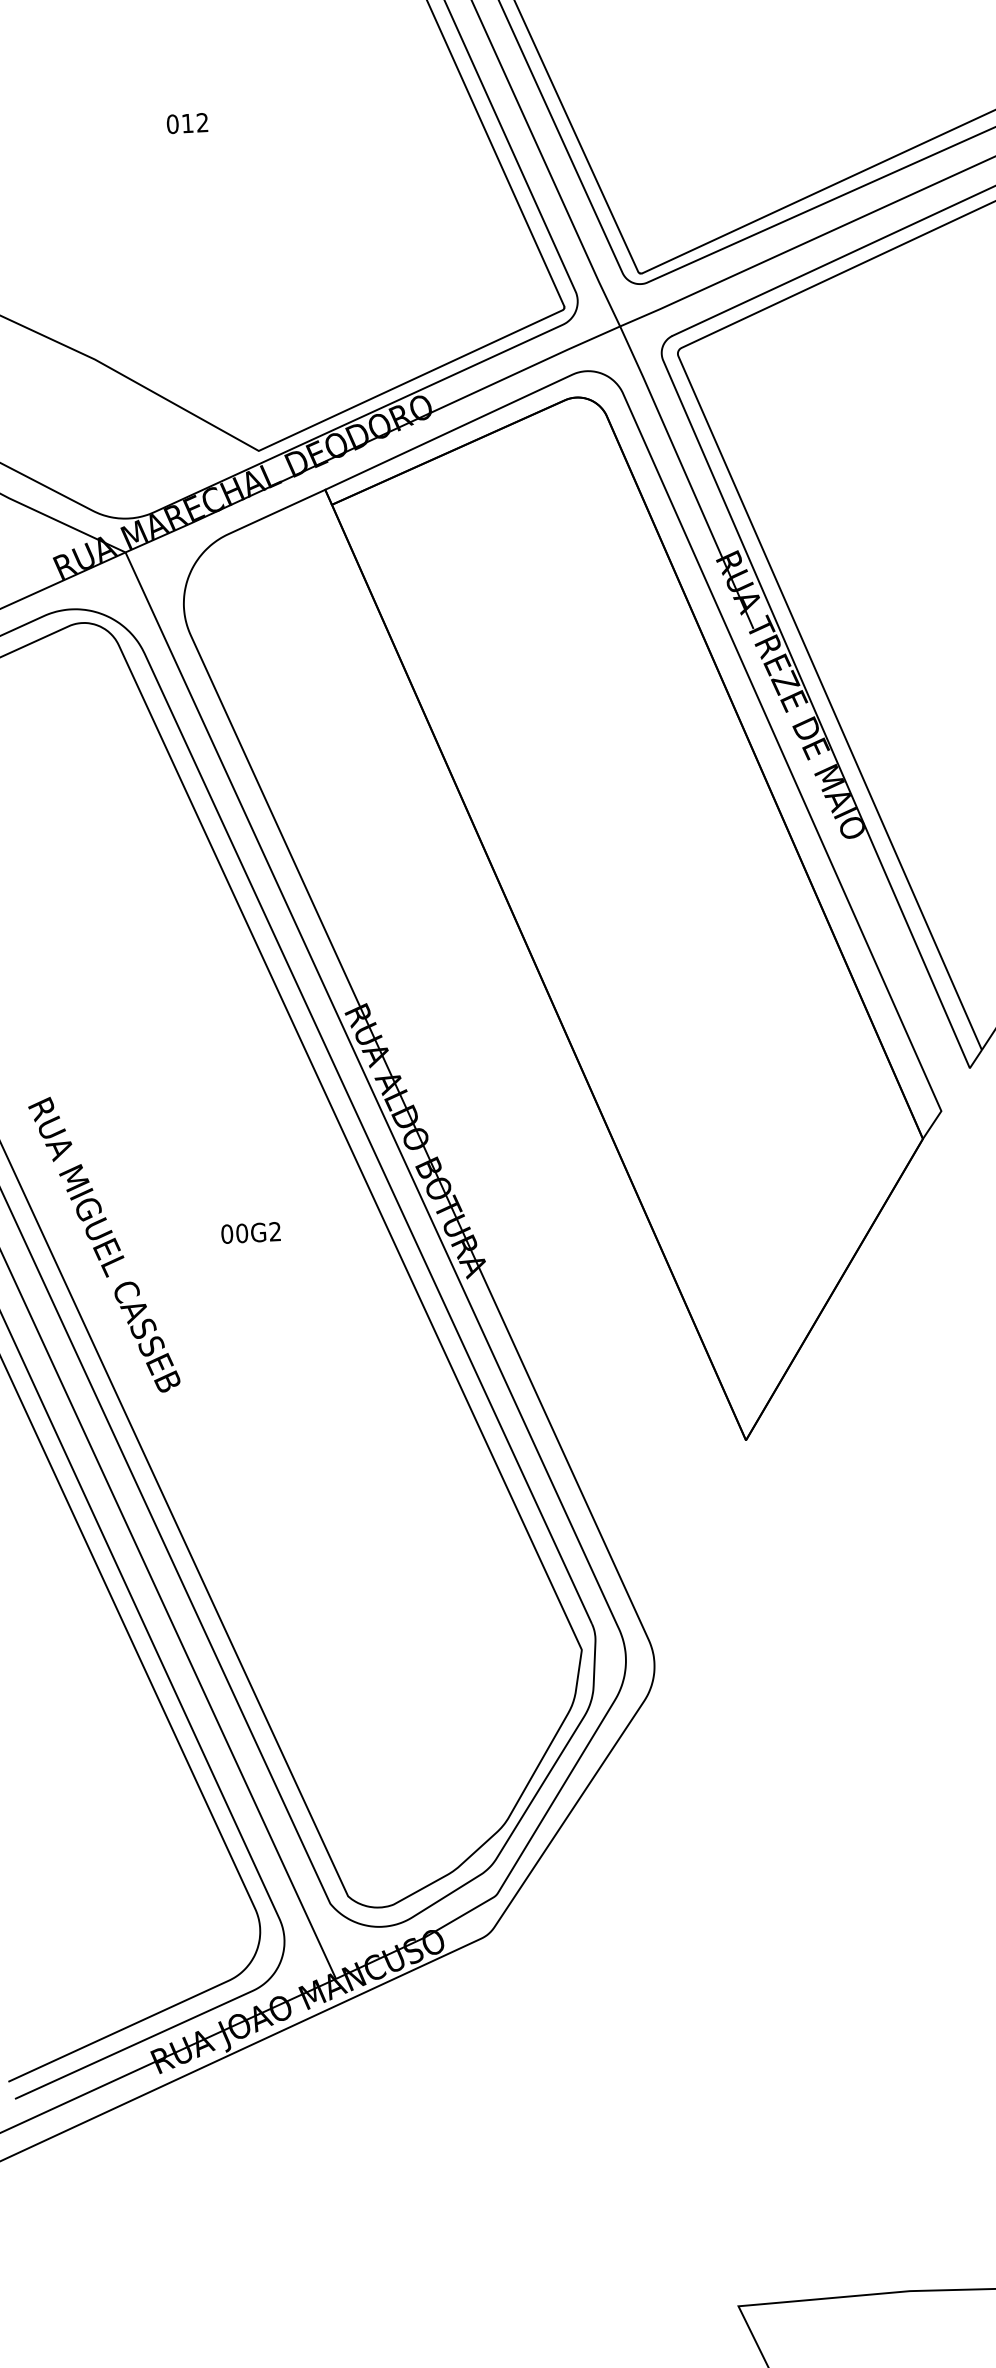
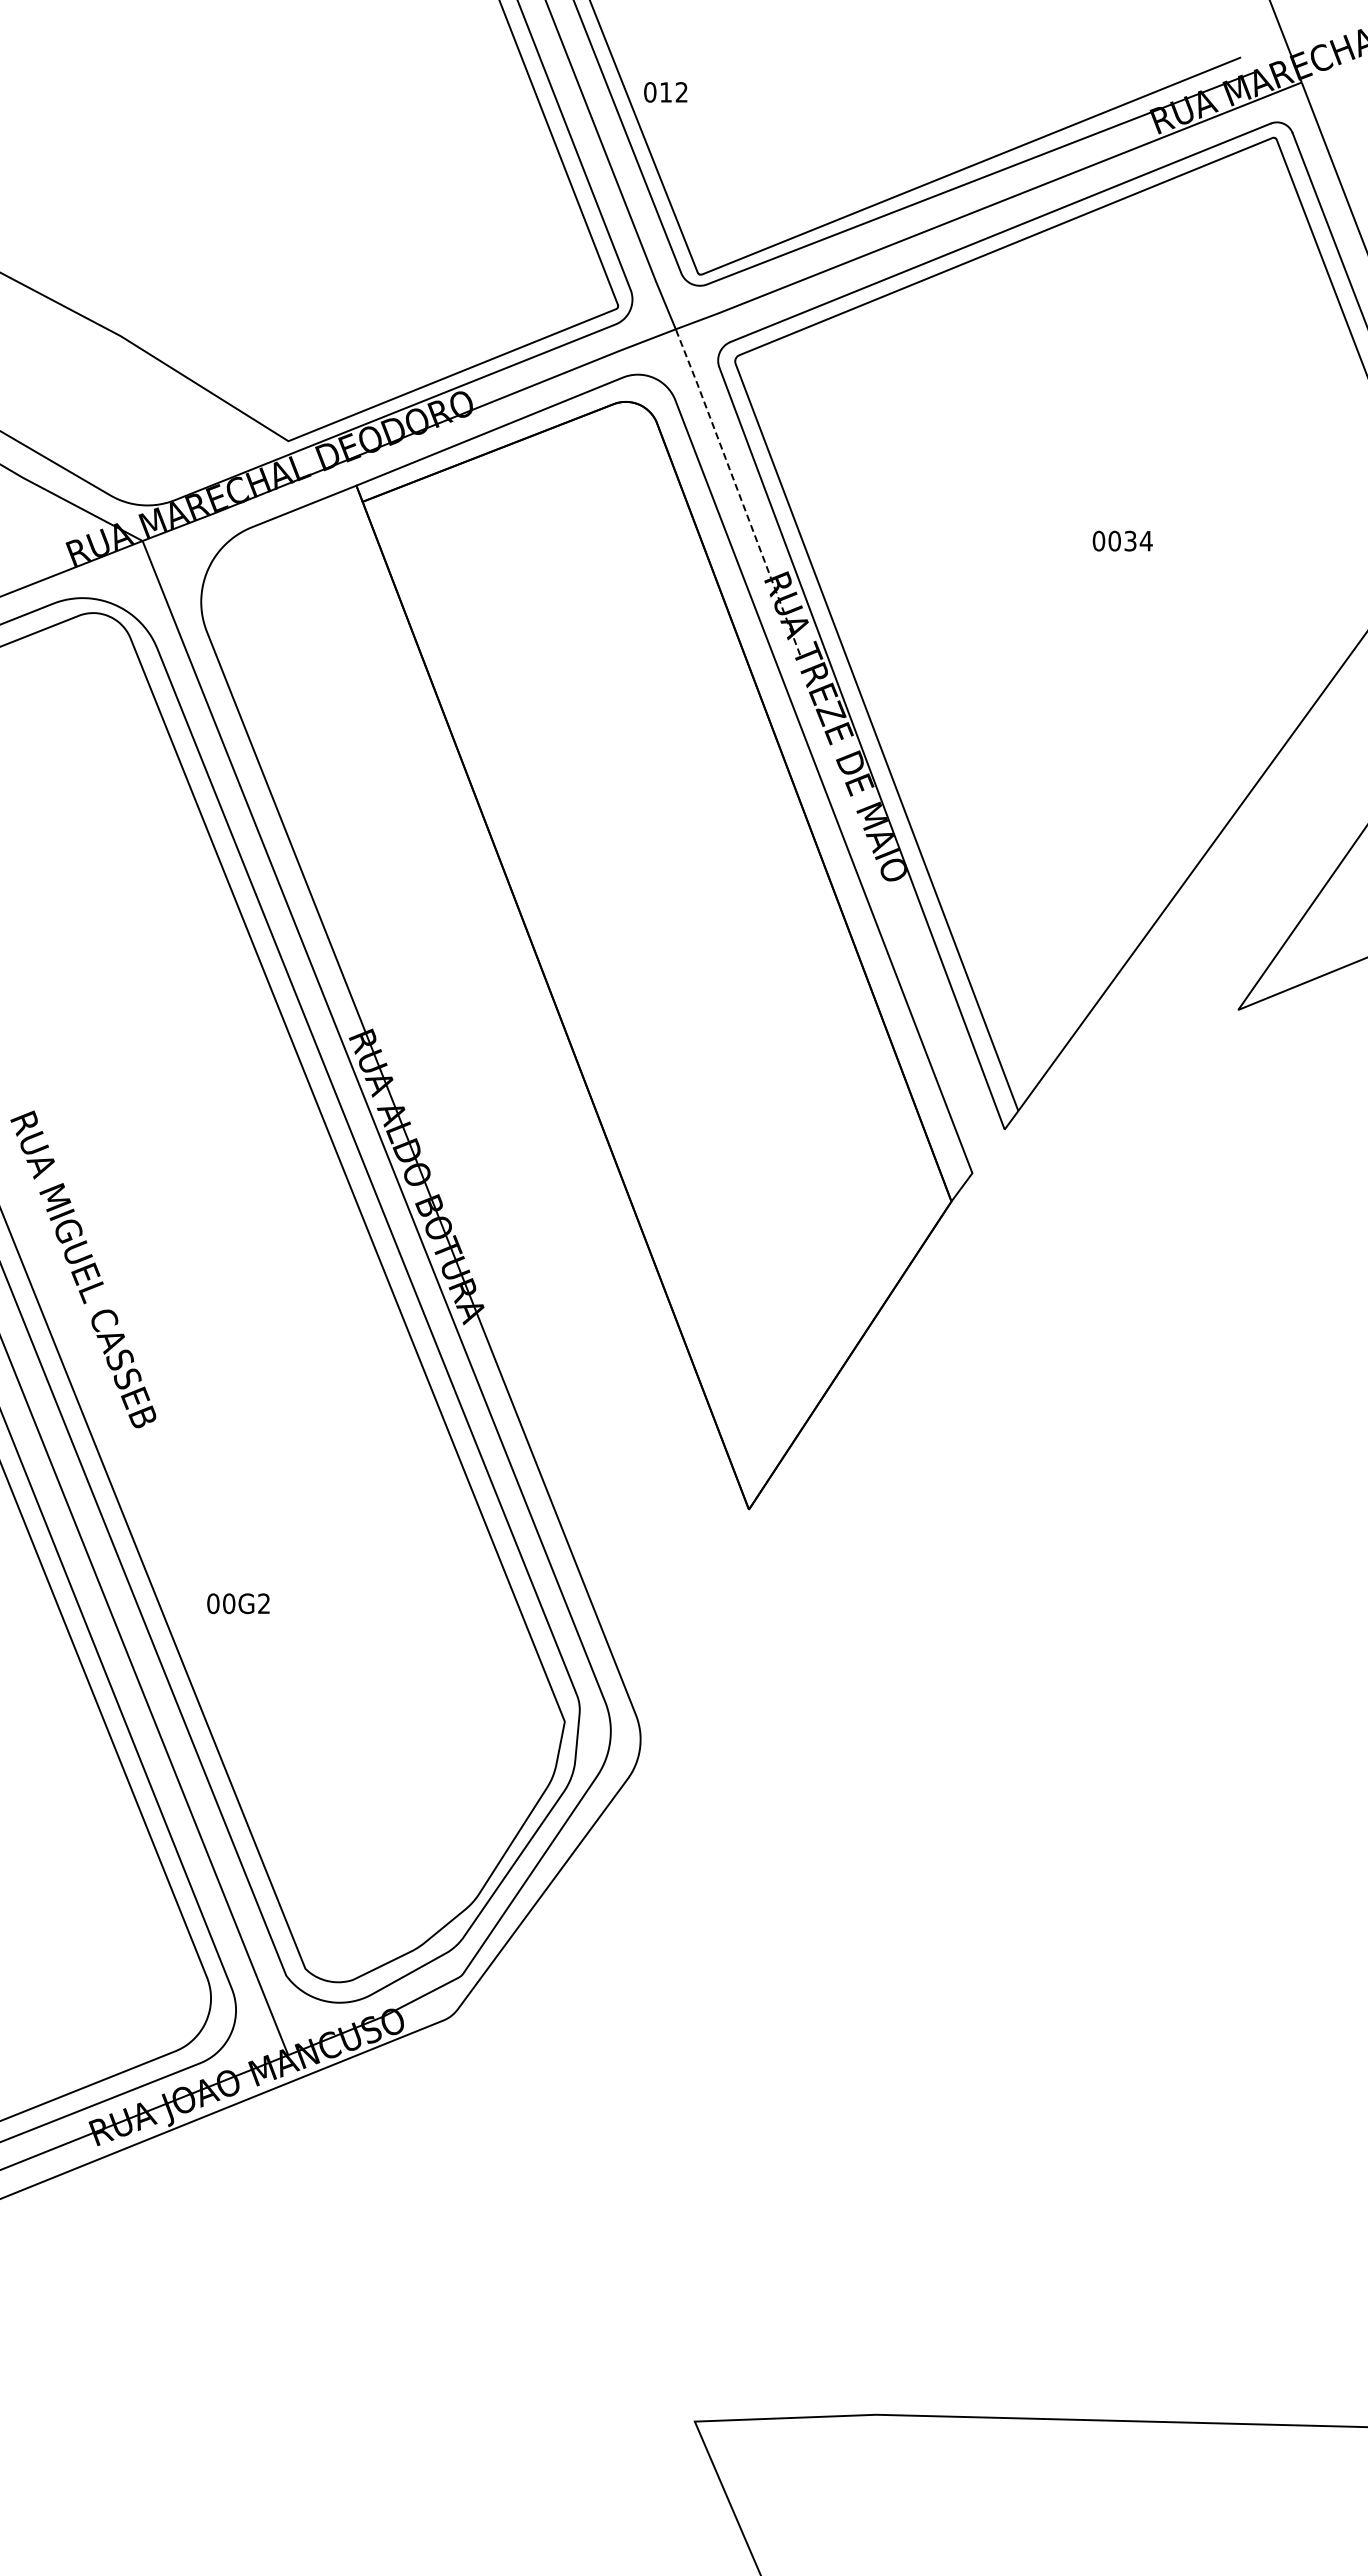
text: (187, 123) -> (665, 92), moved
line: (687, 476) -> (738, 491), solid -> dashed
text: (250, 1232) -> (238, 1603), moved

